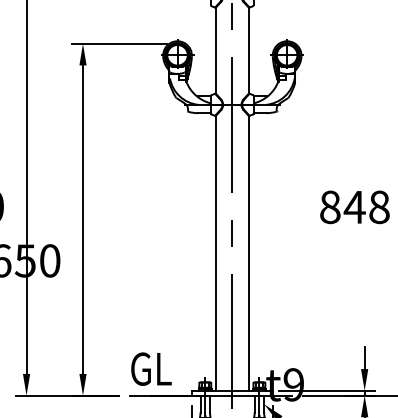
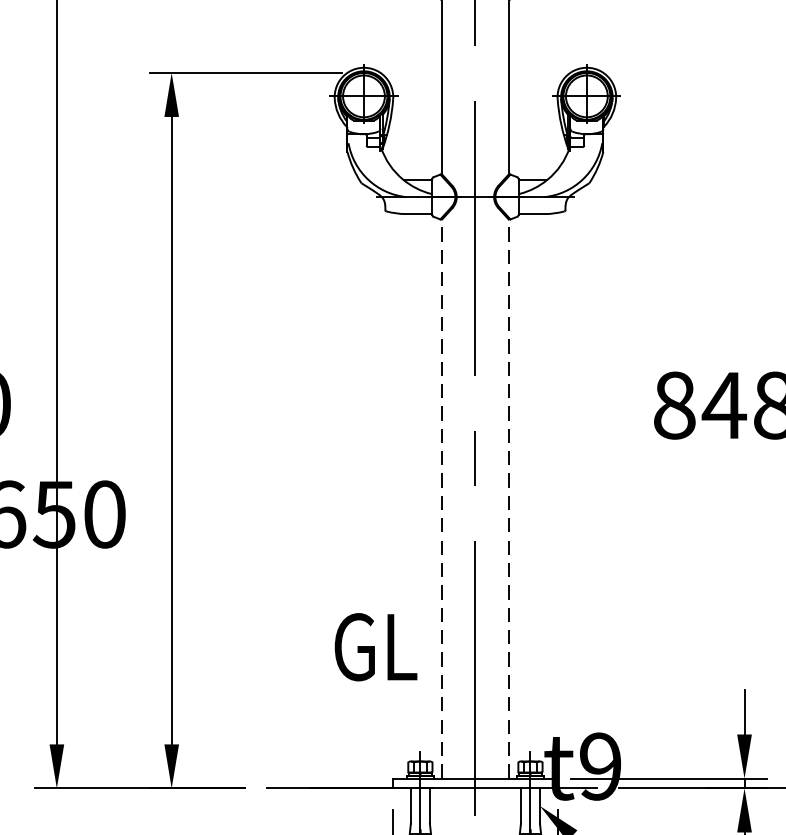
line: (215, 252) -> (441, 497), solid -> dashed
line: (248, 252) -> (508, 497), solid -> dashed
text: (151, 368) -> (376, 645), moved

